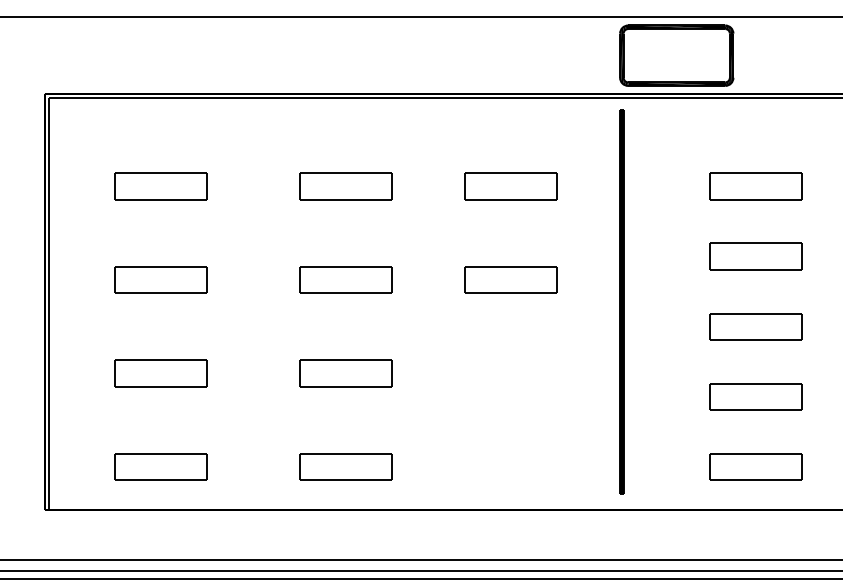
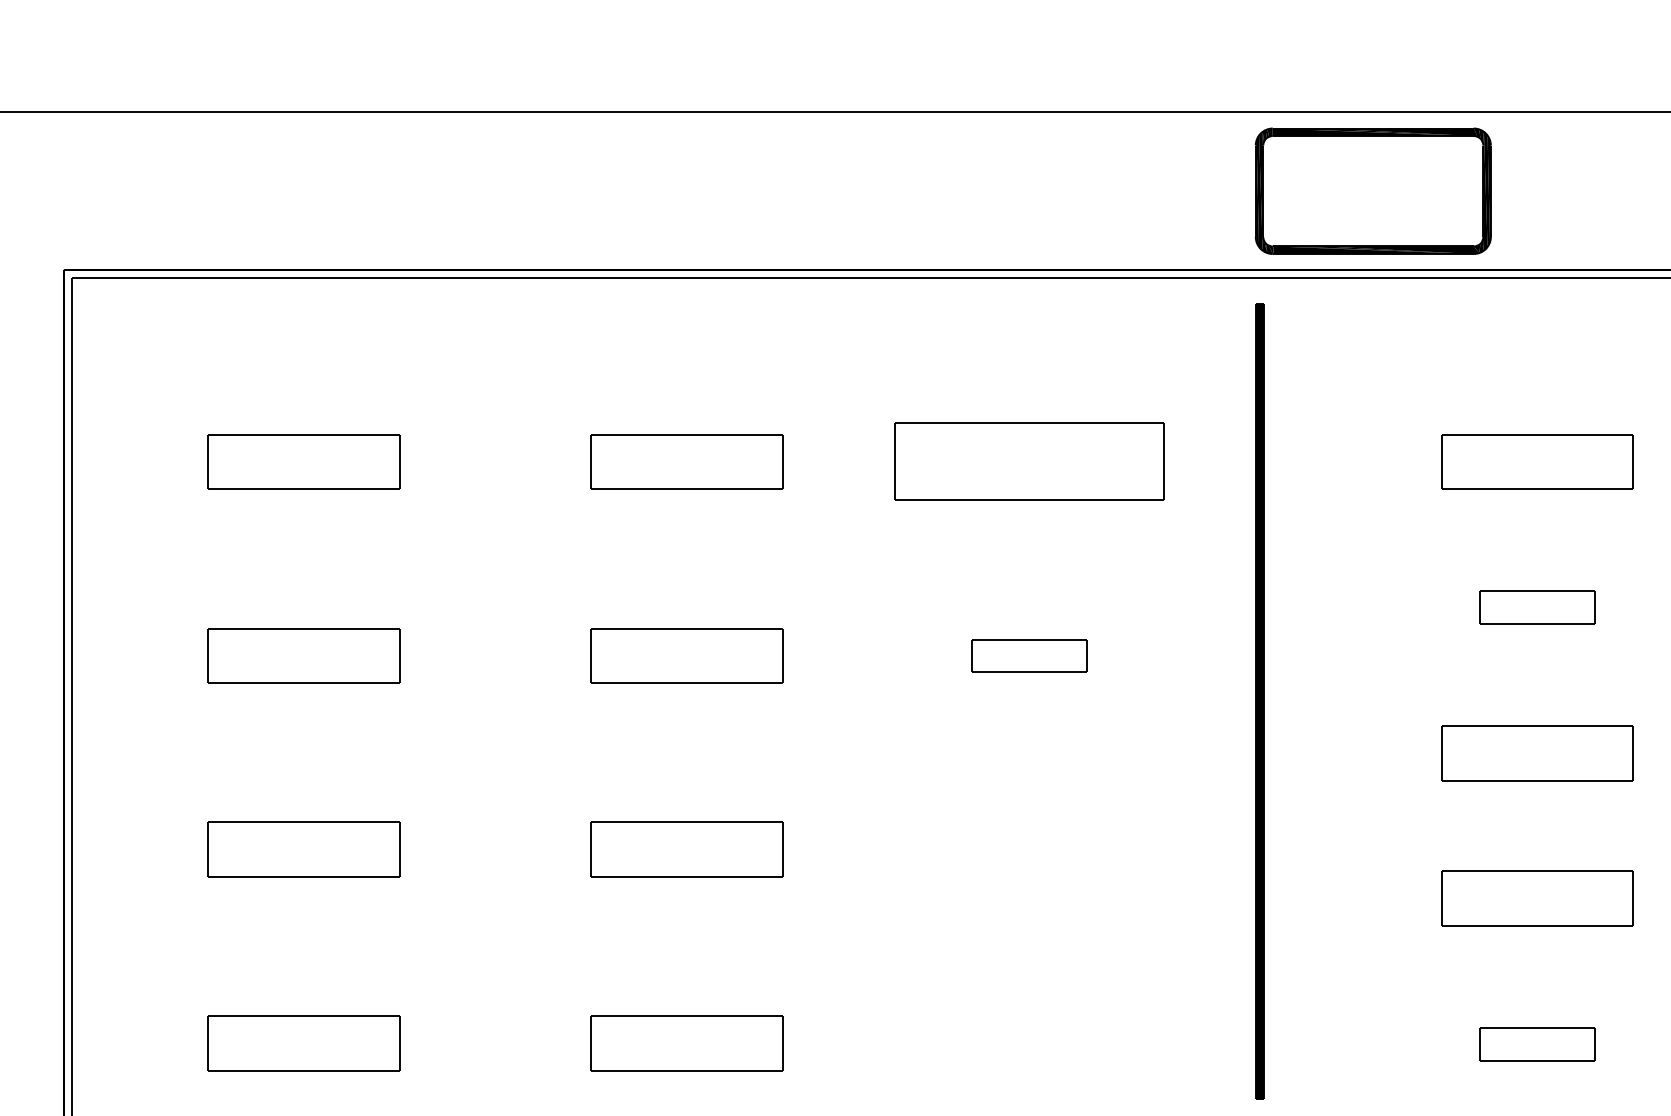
part: (510, 186) -> (1028, 462), size x1.4
part: (755, 256) -> (1536, 607), size x0.6
part: (510, 279) -> (1028, 655), size x0.6
part: (755, 466) -> (1536, 1042), size x0.6

